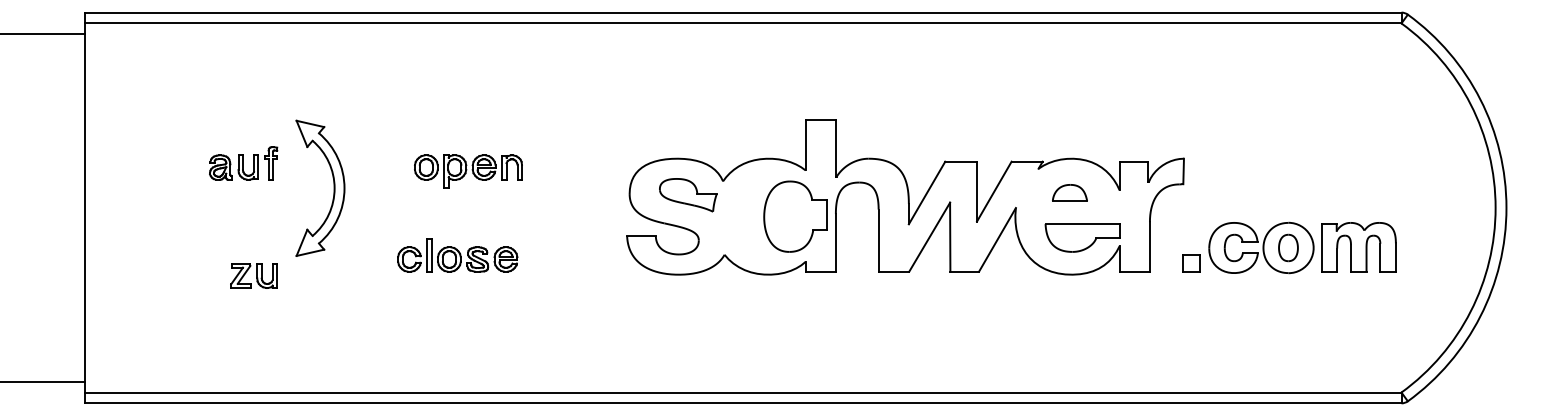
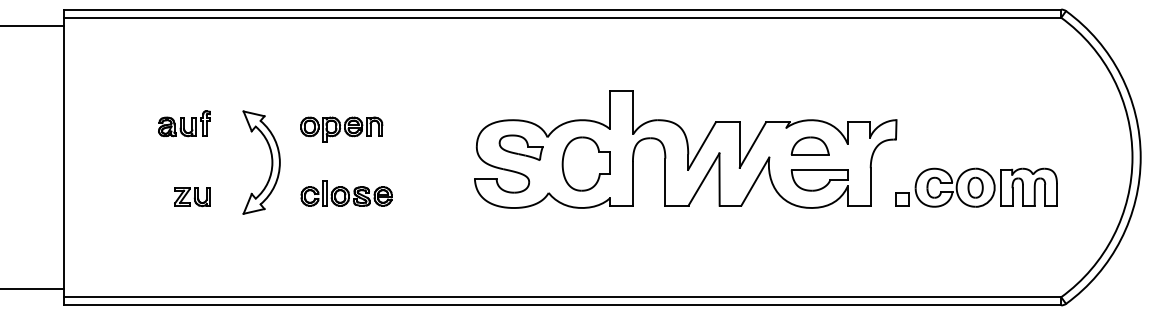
part: (468, 171) -> (341, 129), moved
part: (333, 188) -> (271, 162), moved
part: (1069, 192) -> (809, 145), size x1.43
part: (794, 215) -> (585, 163), moved
part: (254, 276) -> (192, 197), moved

